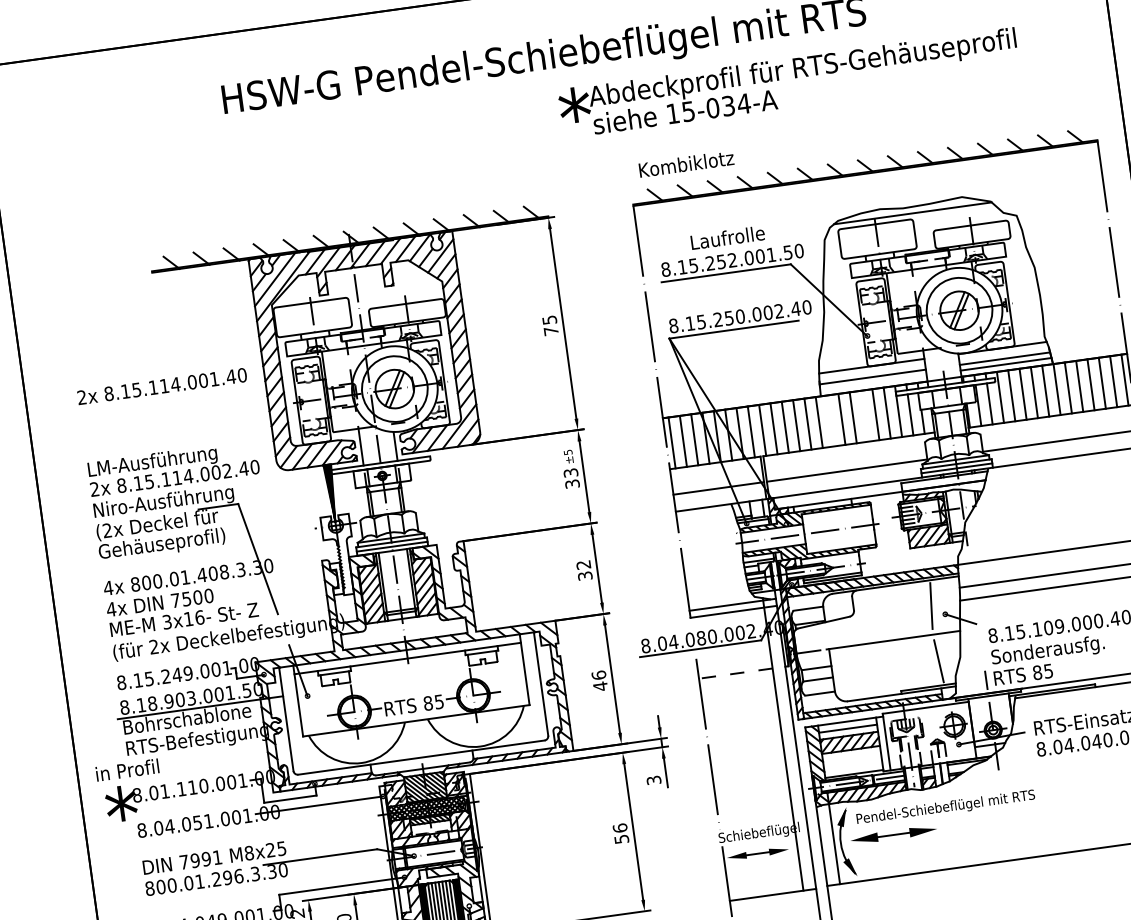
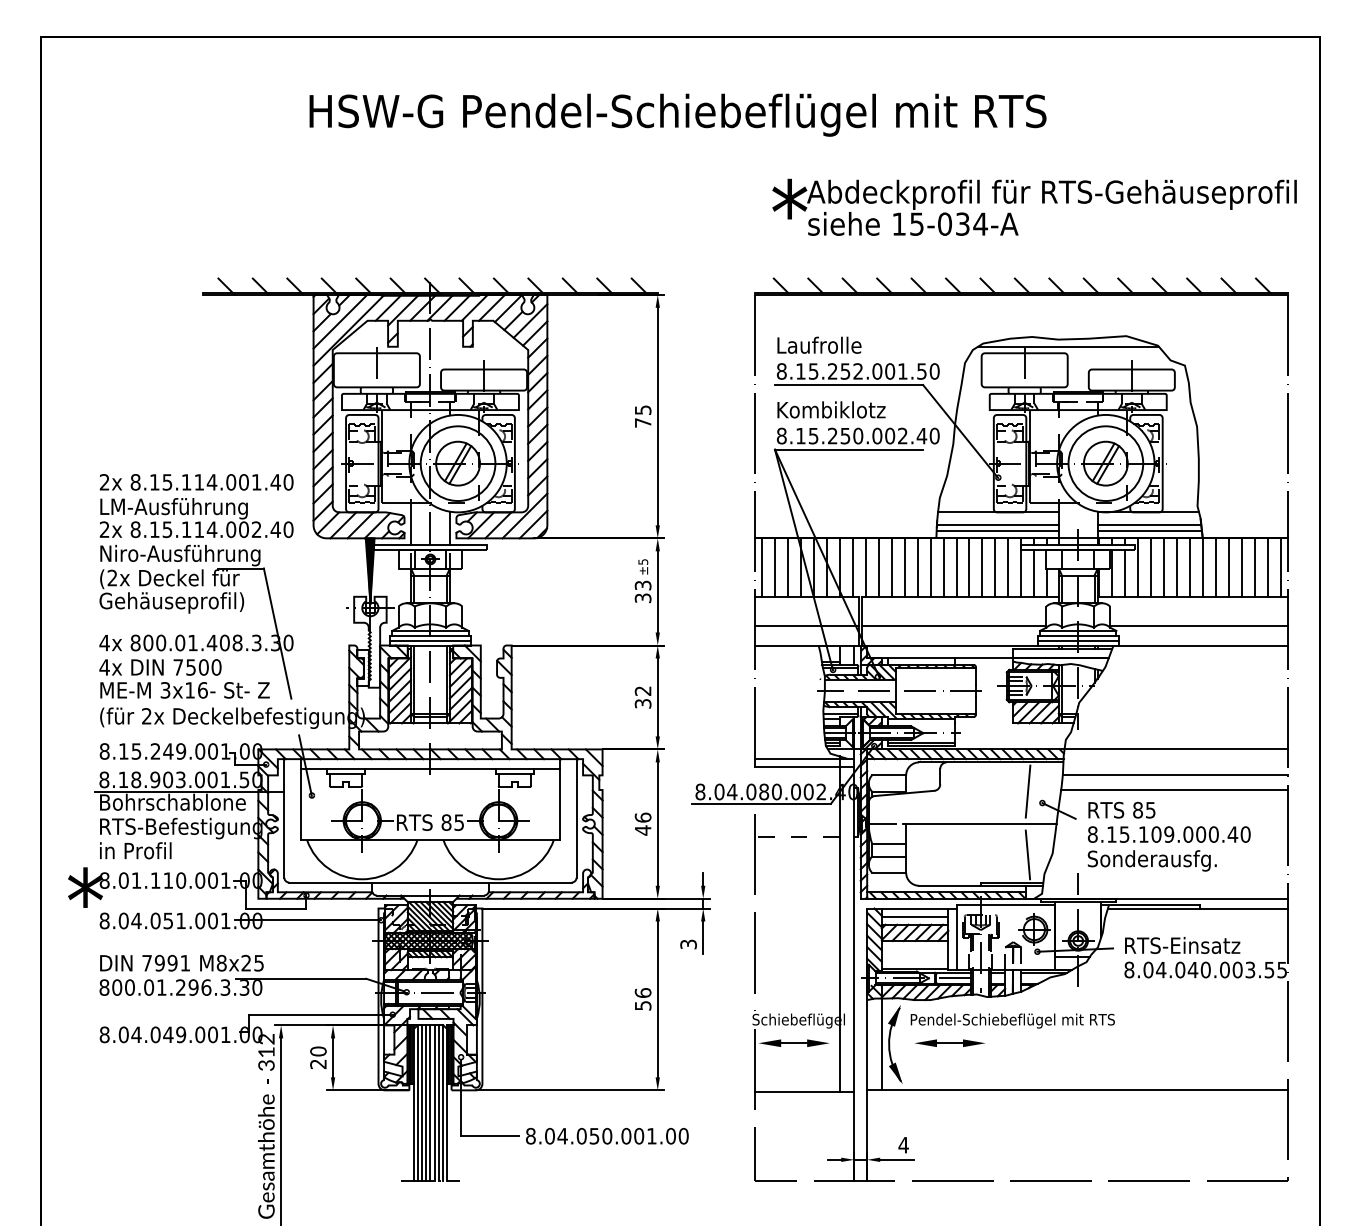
text: (788, 81) -> (1034, 206), moved
text: (686, 163) -> (831, 409), moved
text: (727, 237) -> (819, 344), moved
line: (873, 382) -> (997, 531), added
text: (162, 386) -> (196, 482), moved
line: (864, 416) -> (982, 567), added
line: (830, 420) -> (943, 567), added
text: (1022, 674) -> (1121, 809), moved
text: (127, 769) -> (135, 850), moved
part: (893, 834) -> (949, 1042), size x0.71

